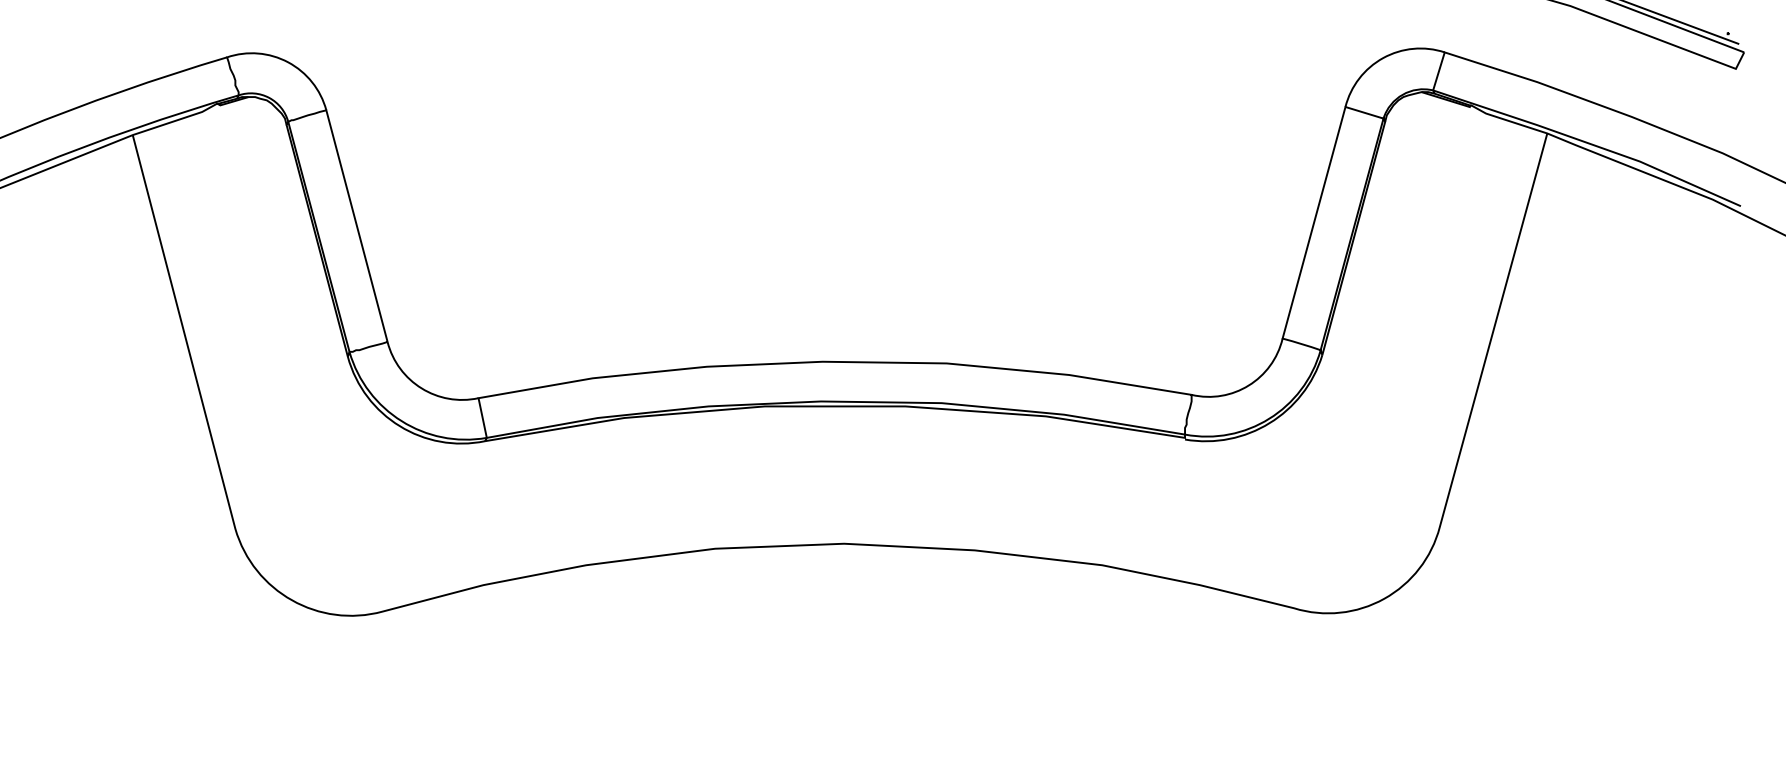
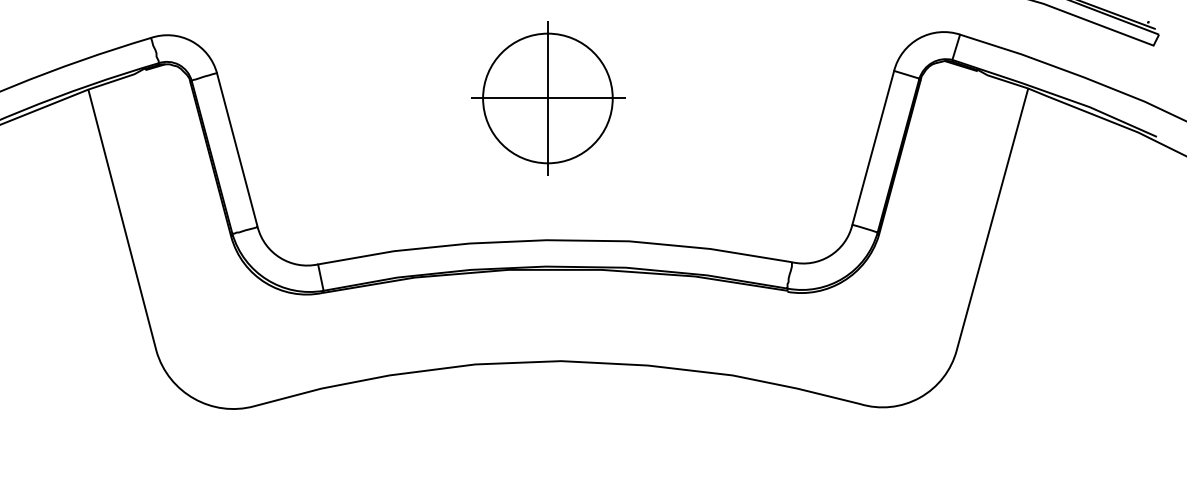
part: (825, 148) -> (548, 98), added

